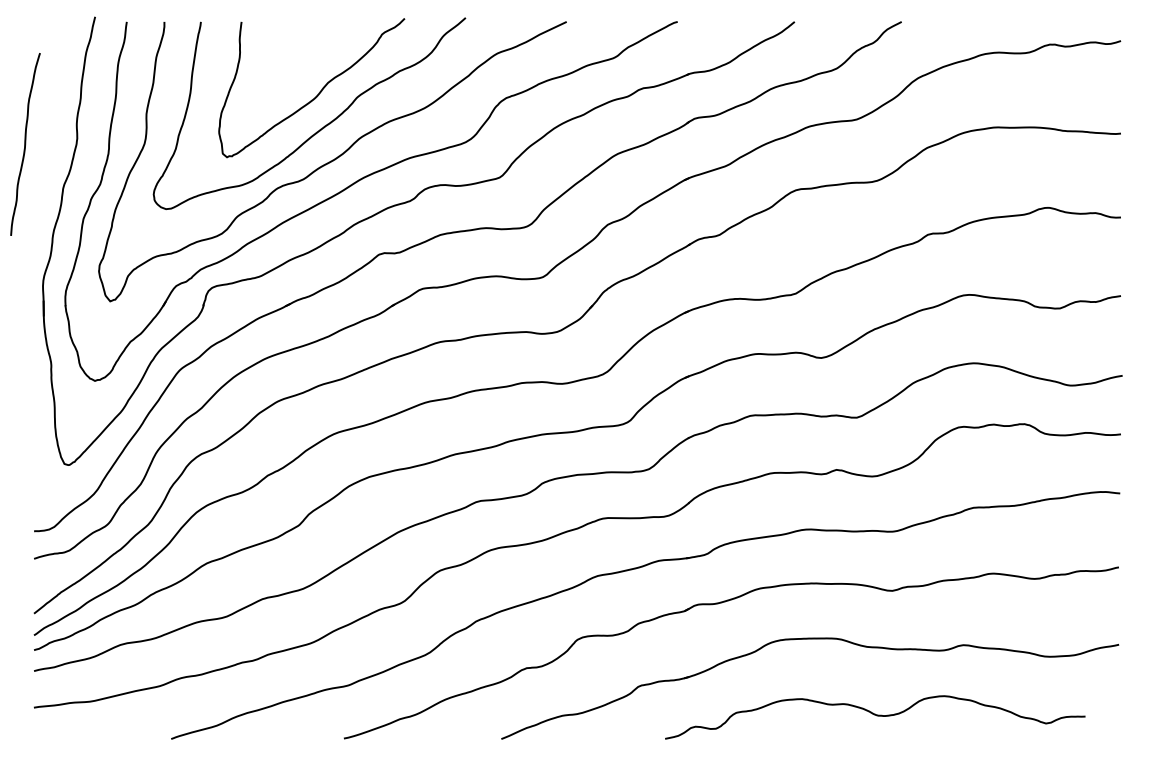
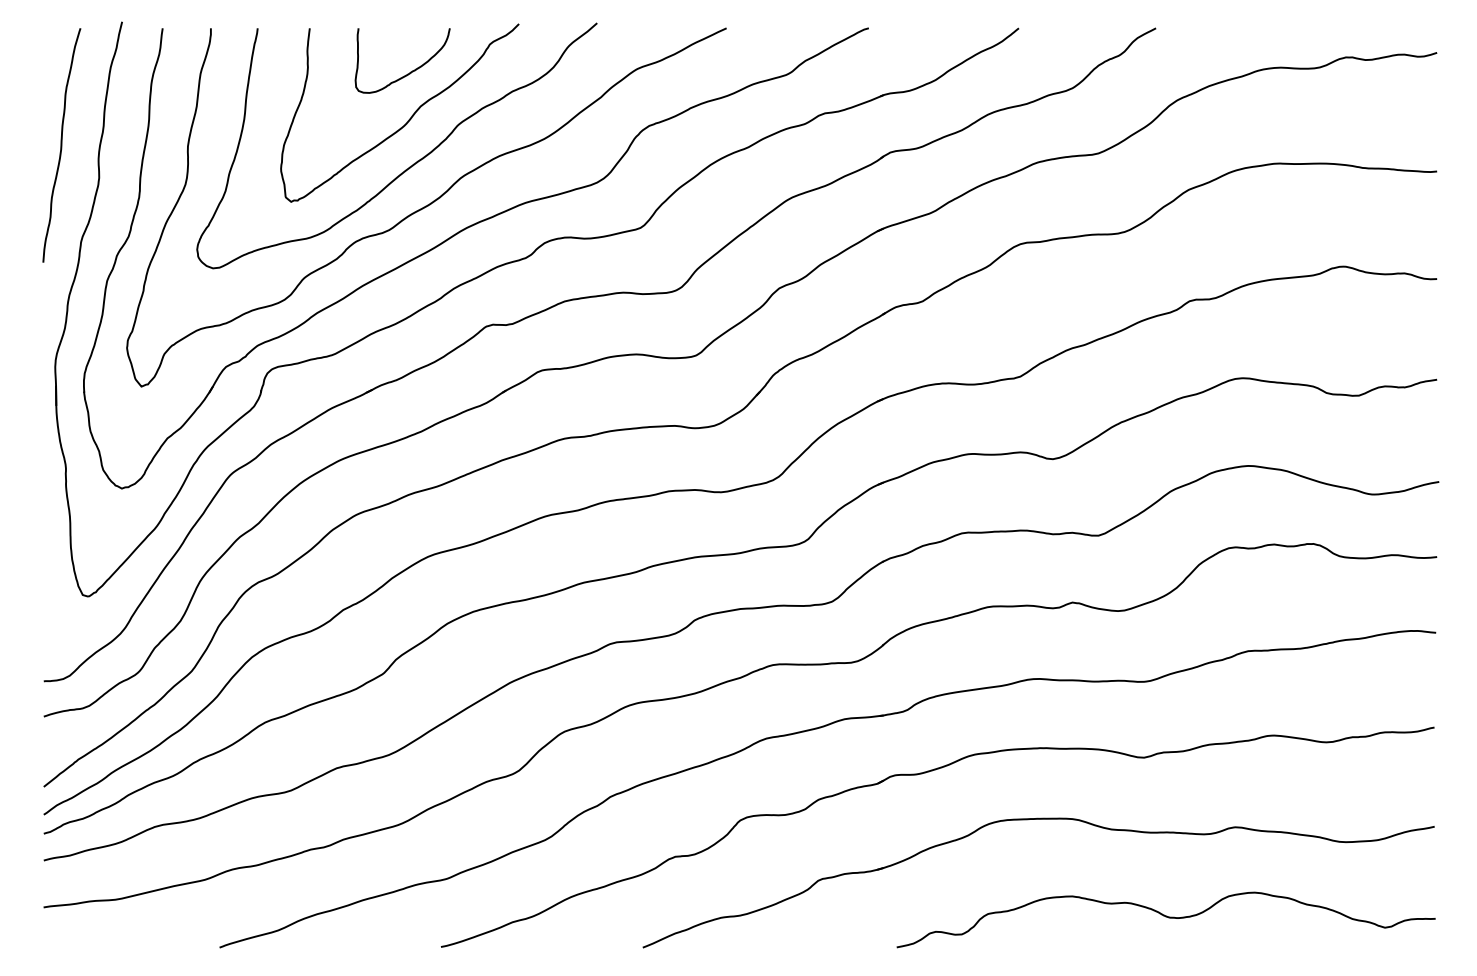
curve: (320, 55) -> (410, 71), added
curve: (25, 144) -> (61, 145), moved
curve: (874, 715) -> (1165, 917), moved

